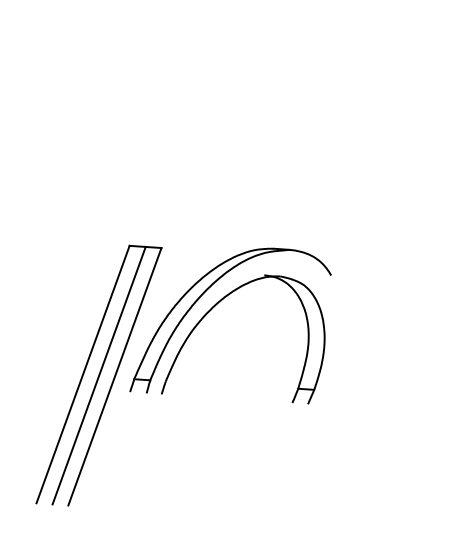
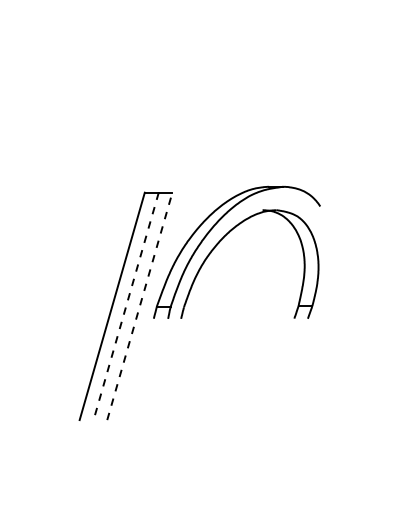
line: (99, 375) -> (126, 306), solid -> dashed
line: (114, 375) -> (139, 305), solid -> dashed

